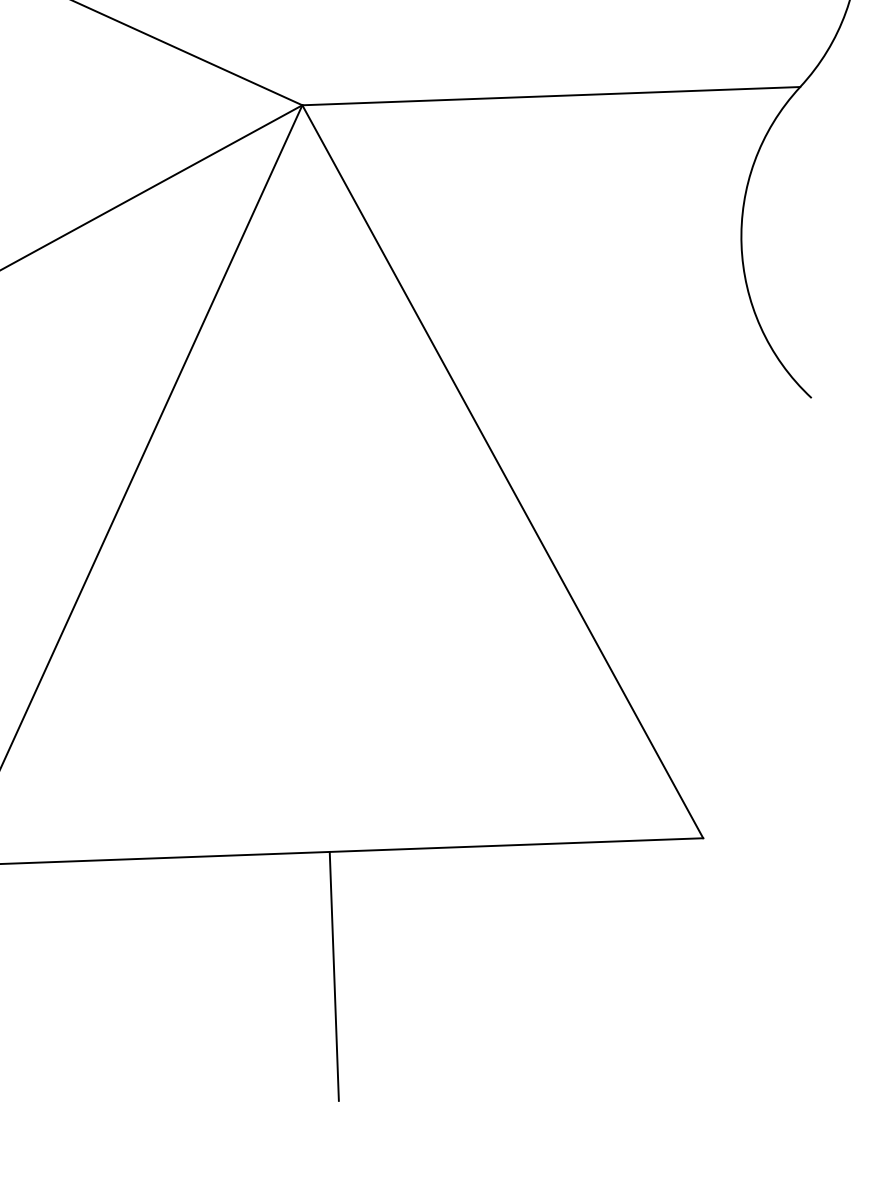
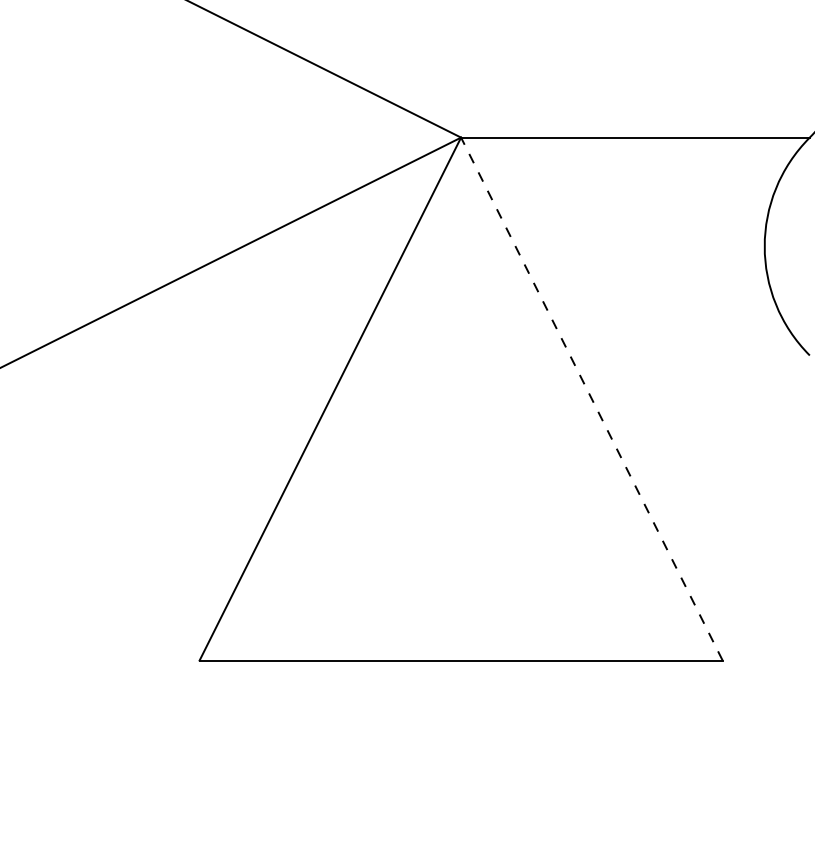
line: (502, 470) -> (591, 398), solid -> dashed
line: (334, 976) -> (461, 747), removed

